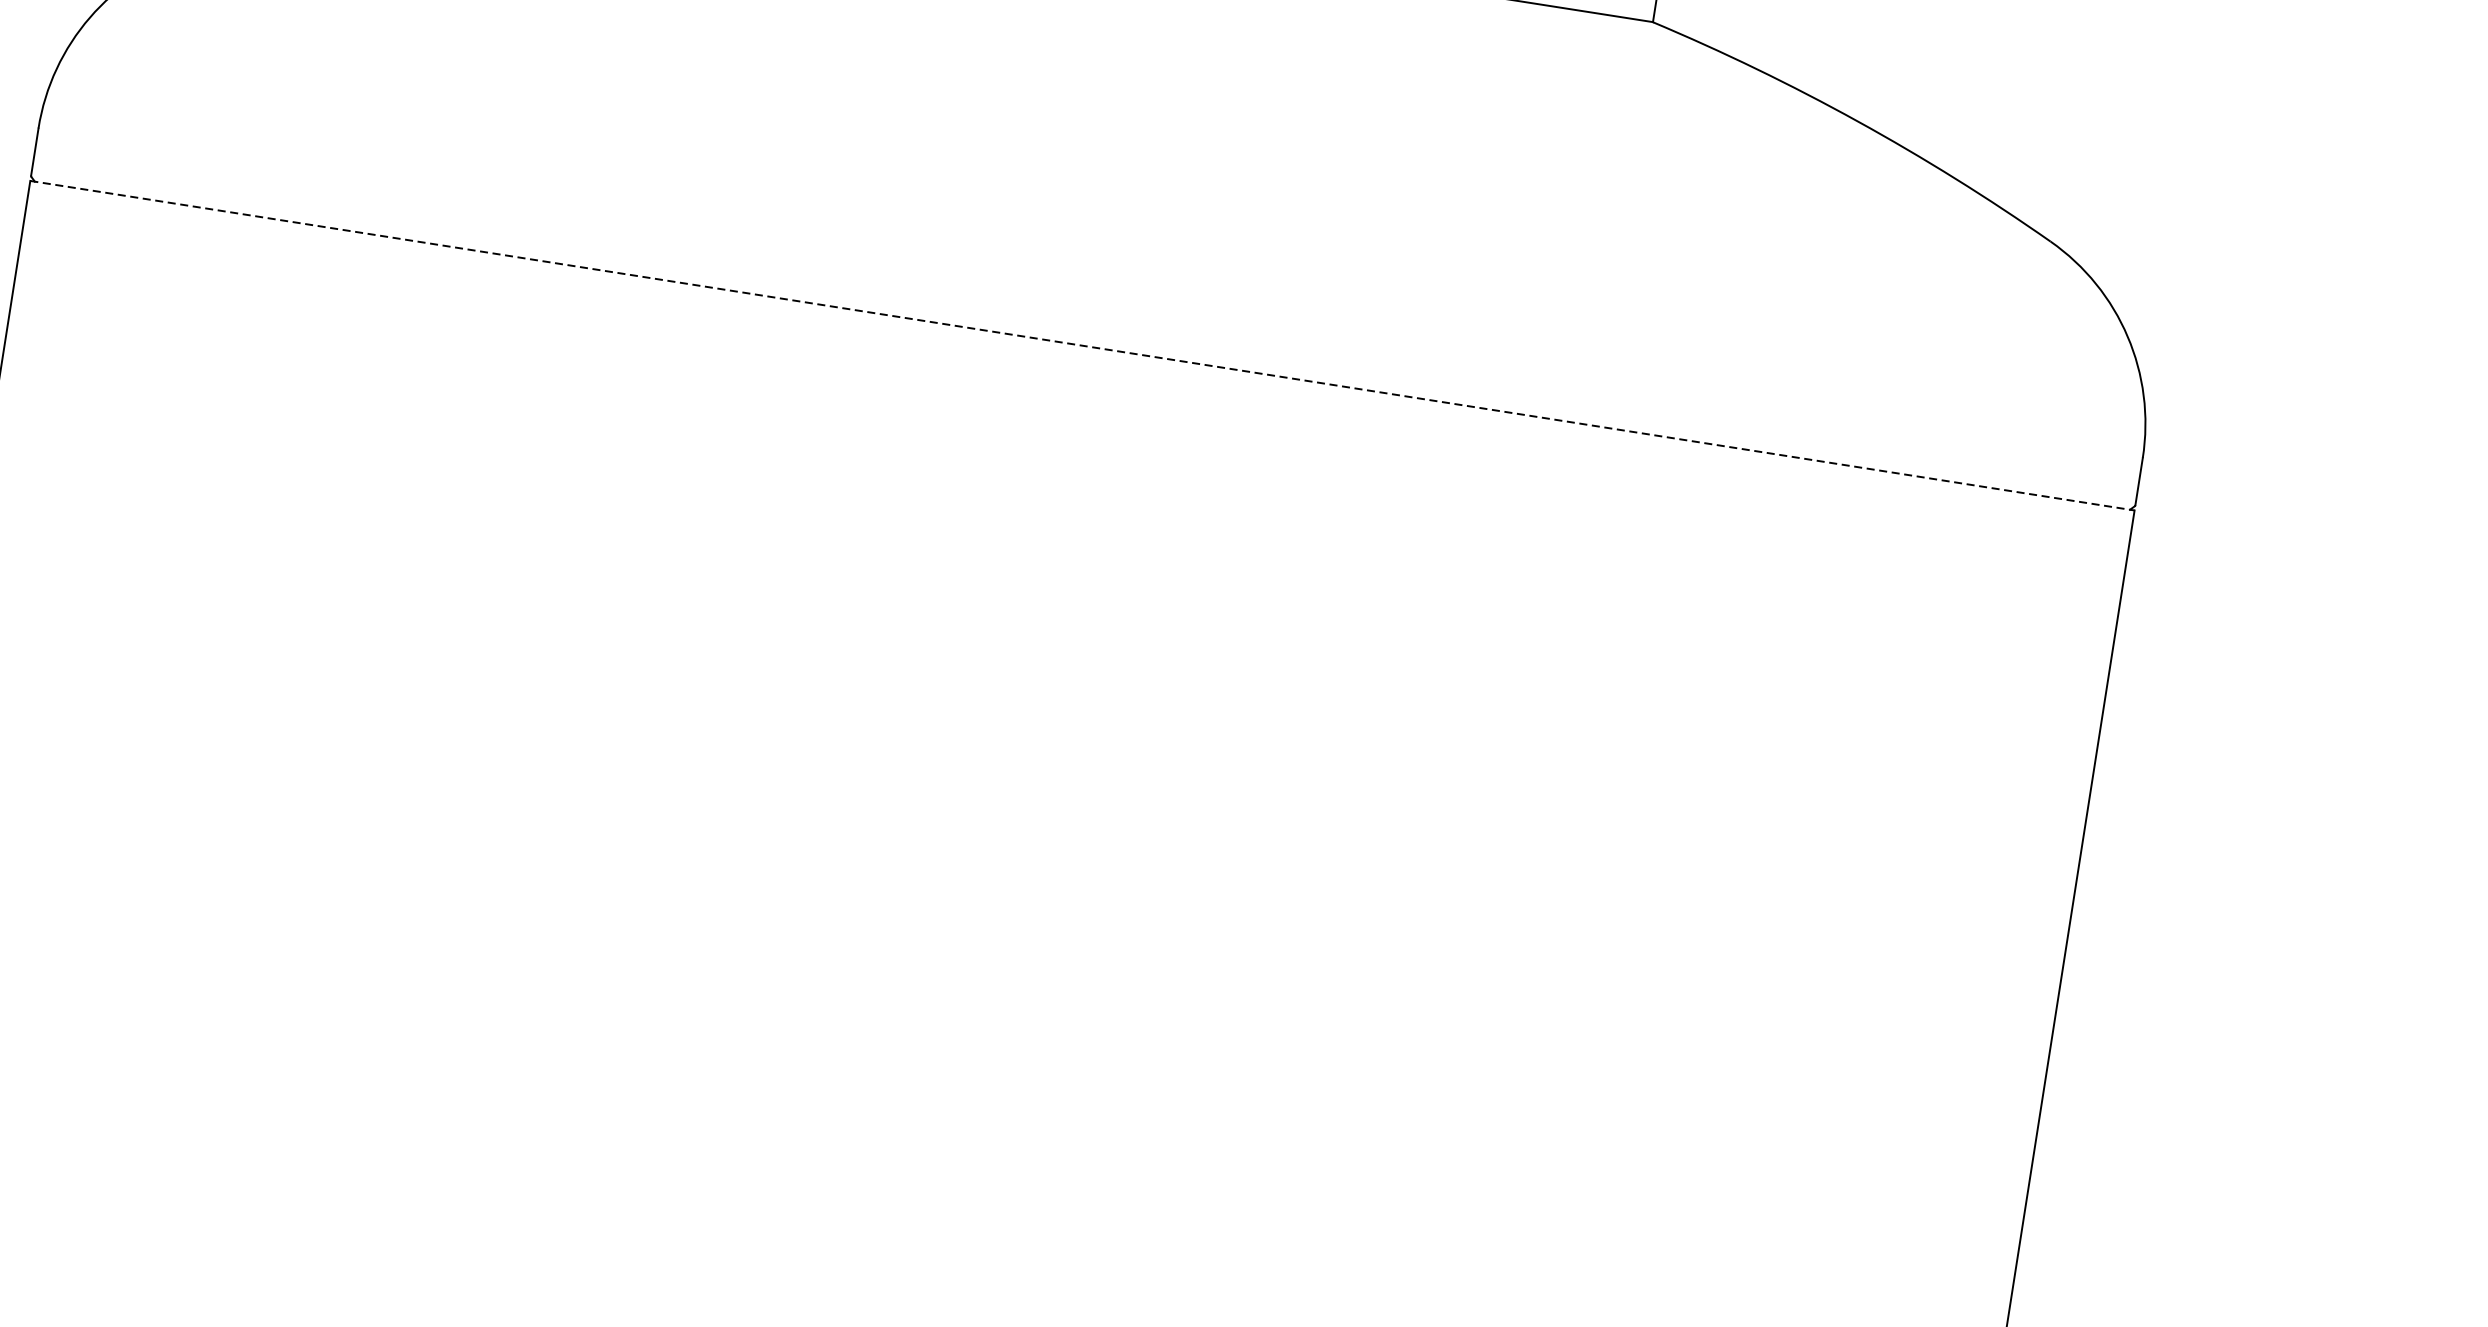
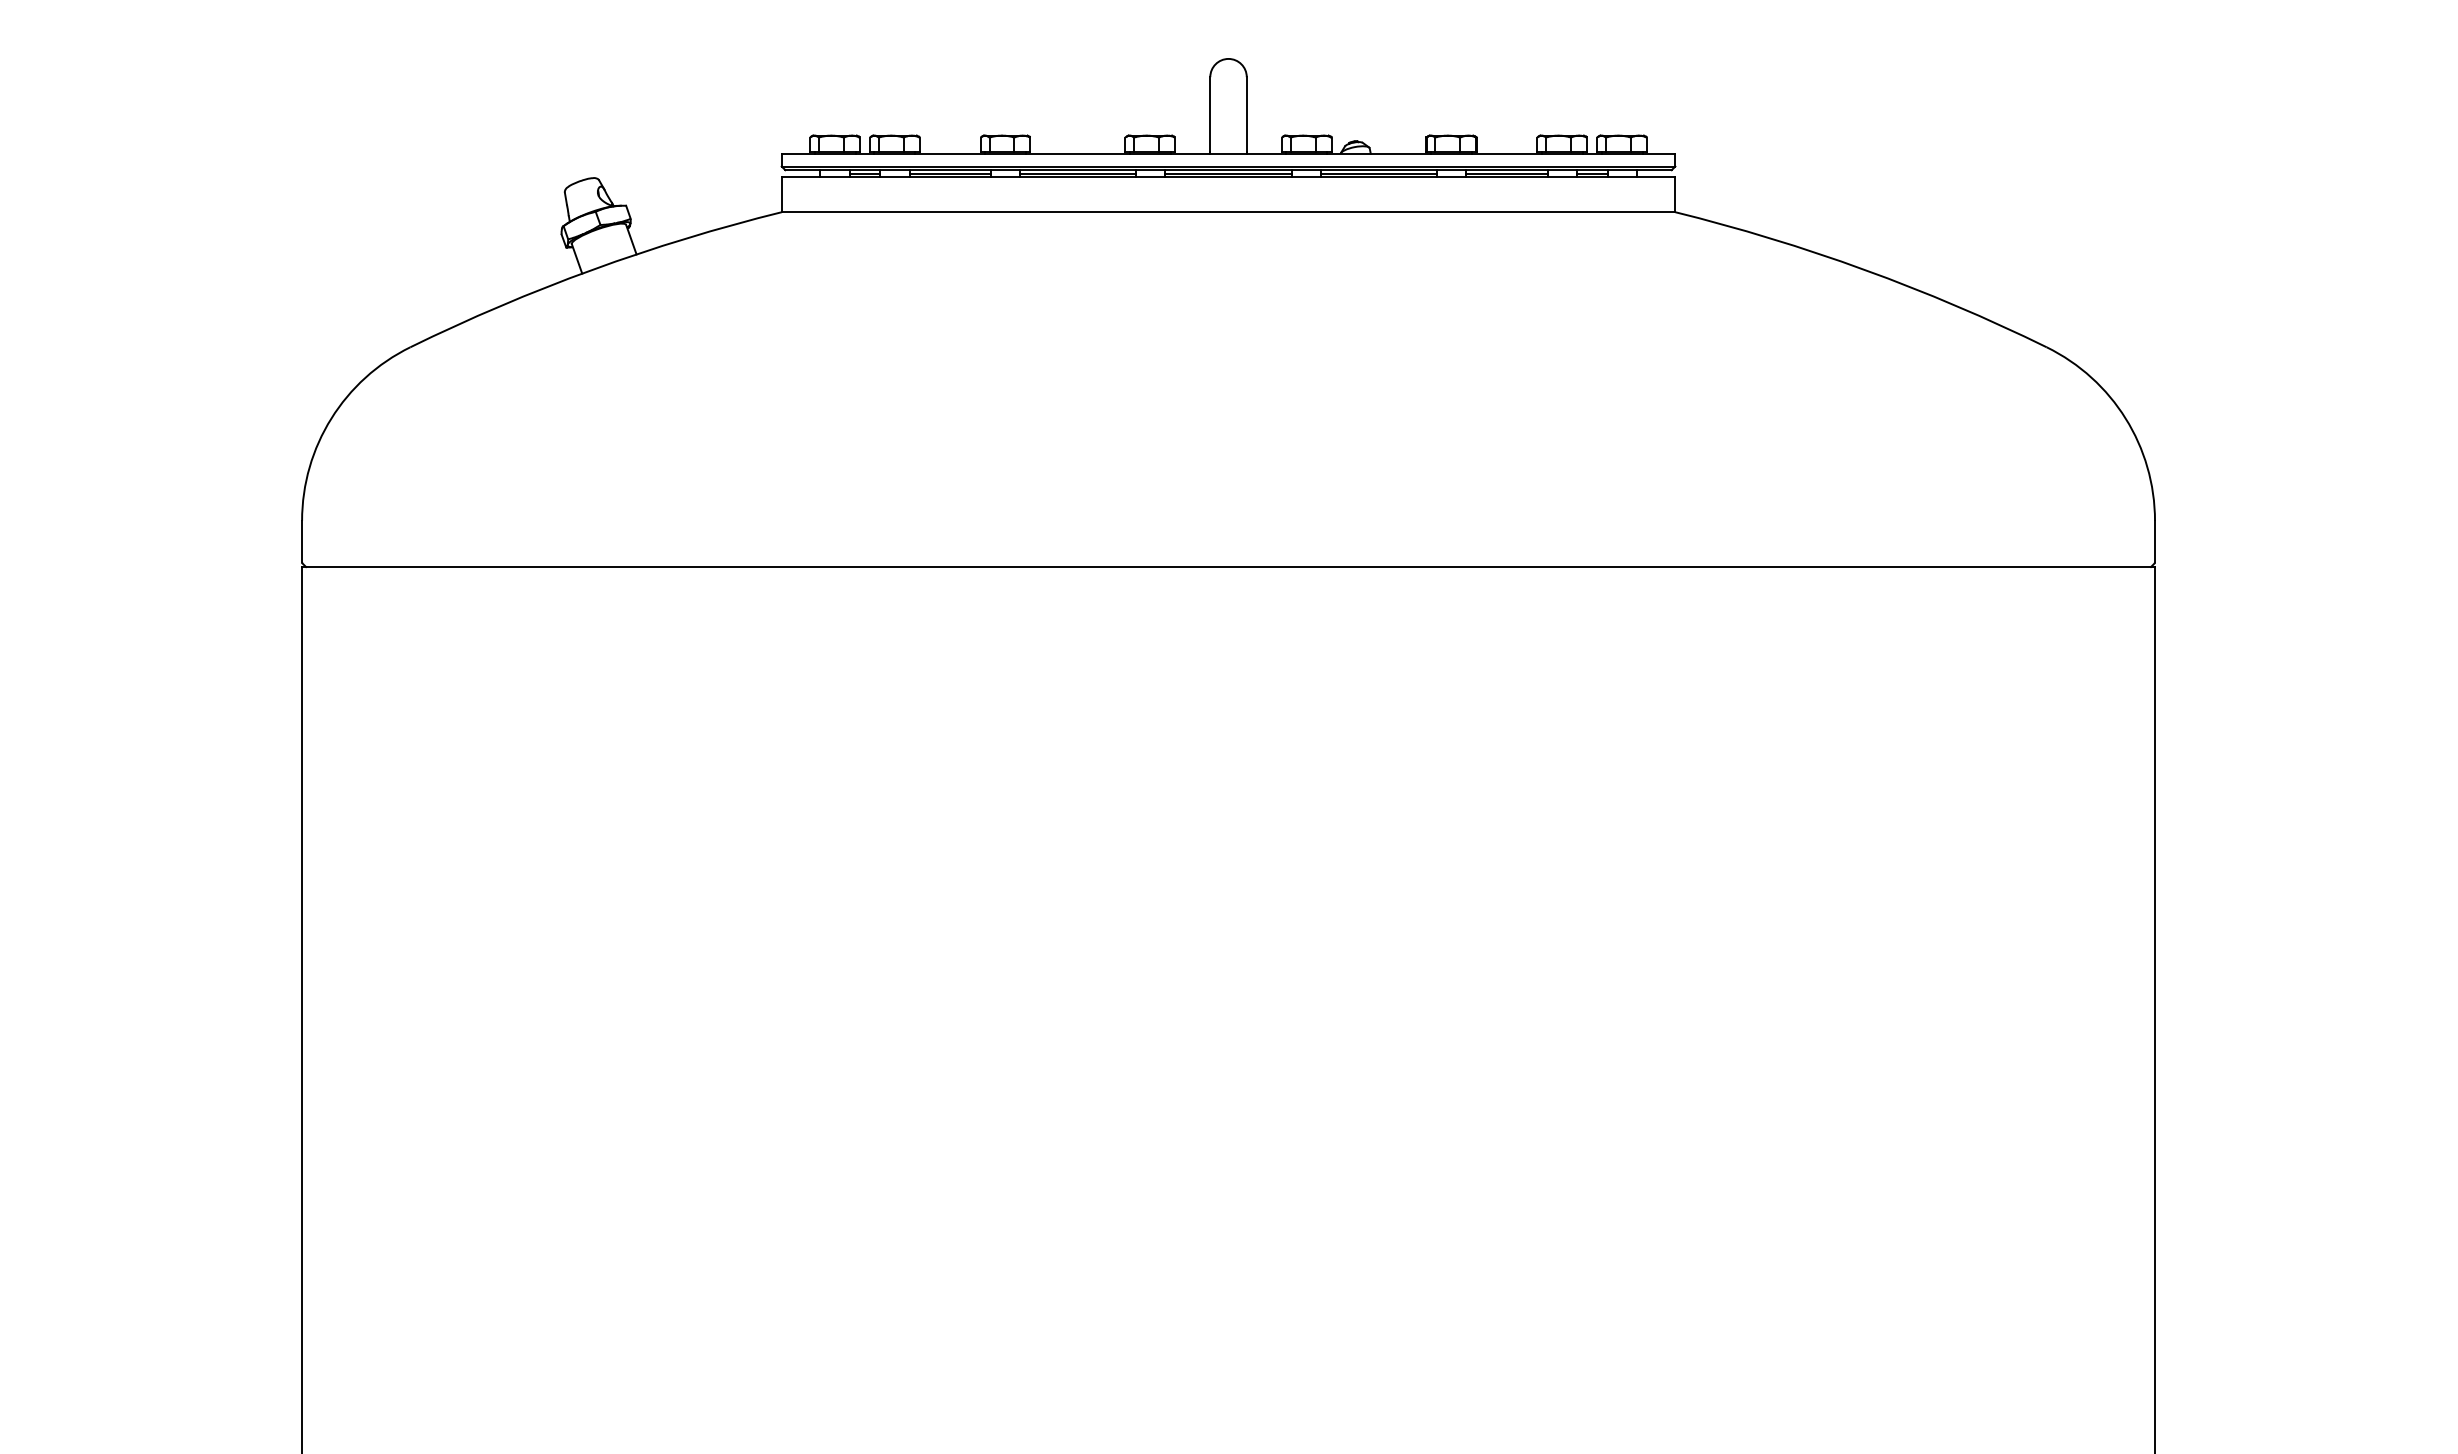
line: (1083, 346) -> (1229, 567), dashed -> solid

